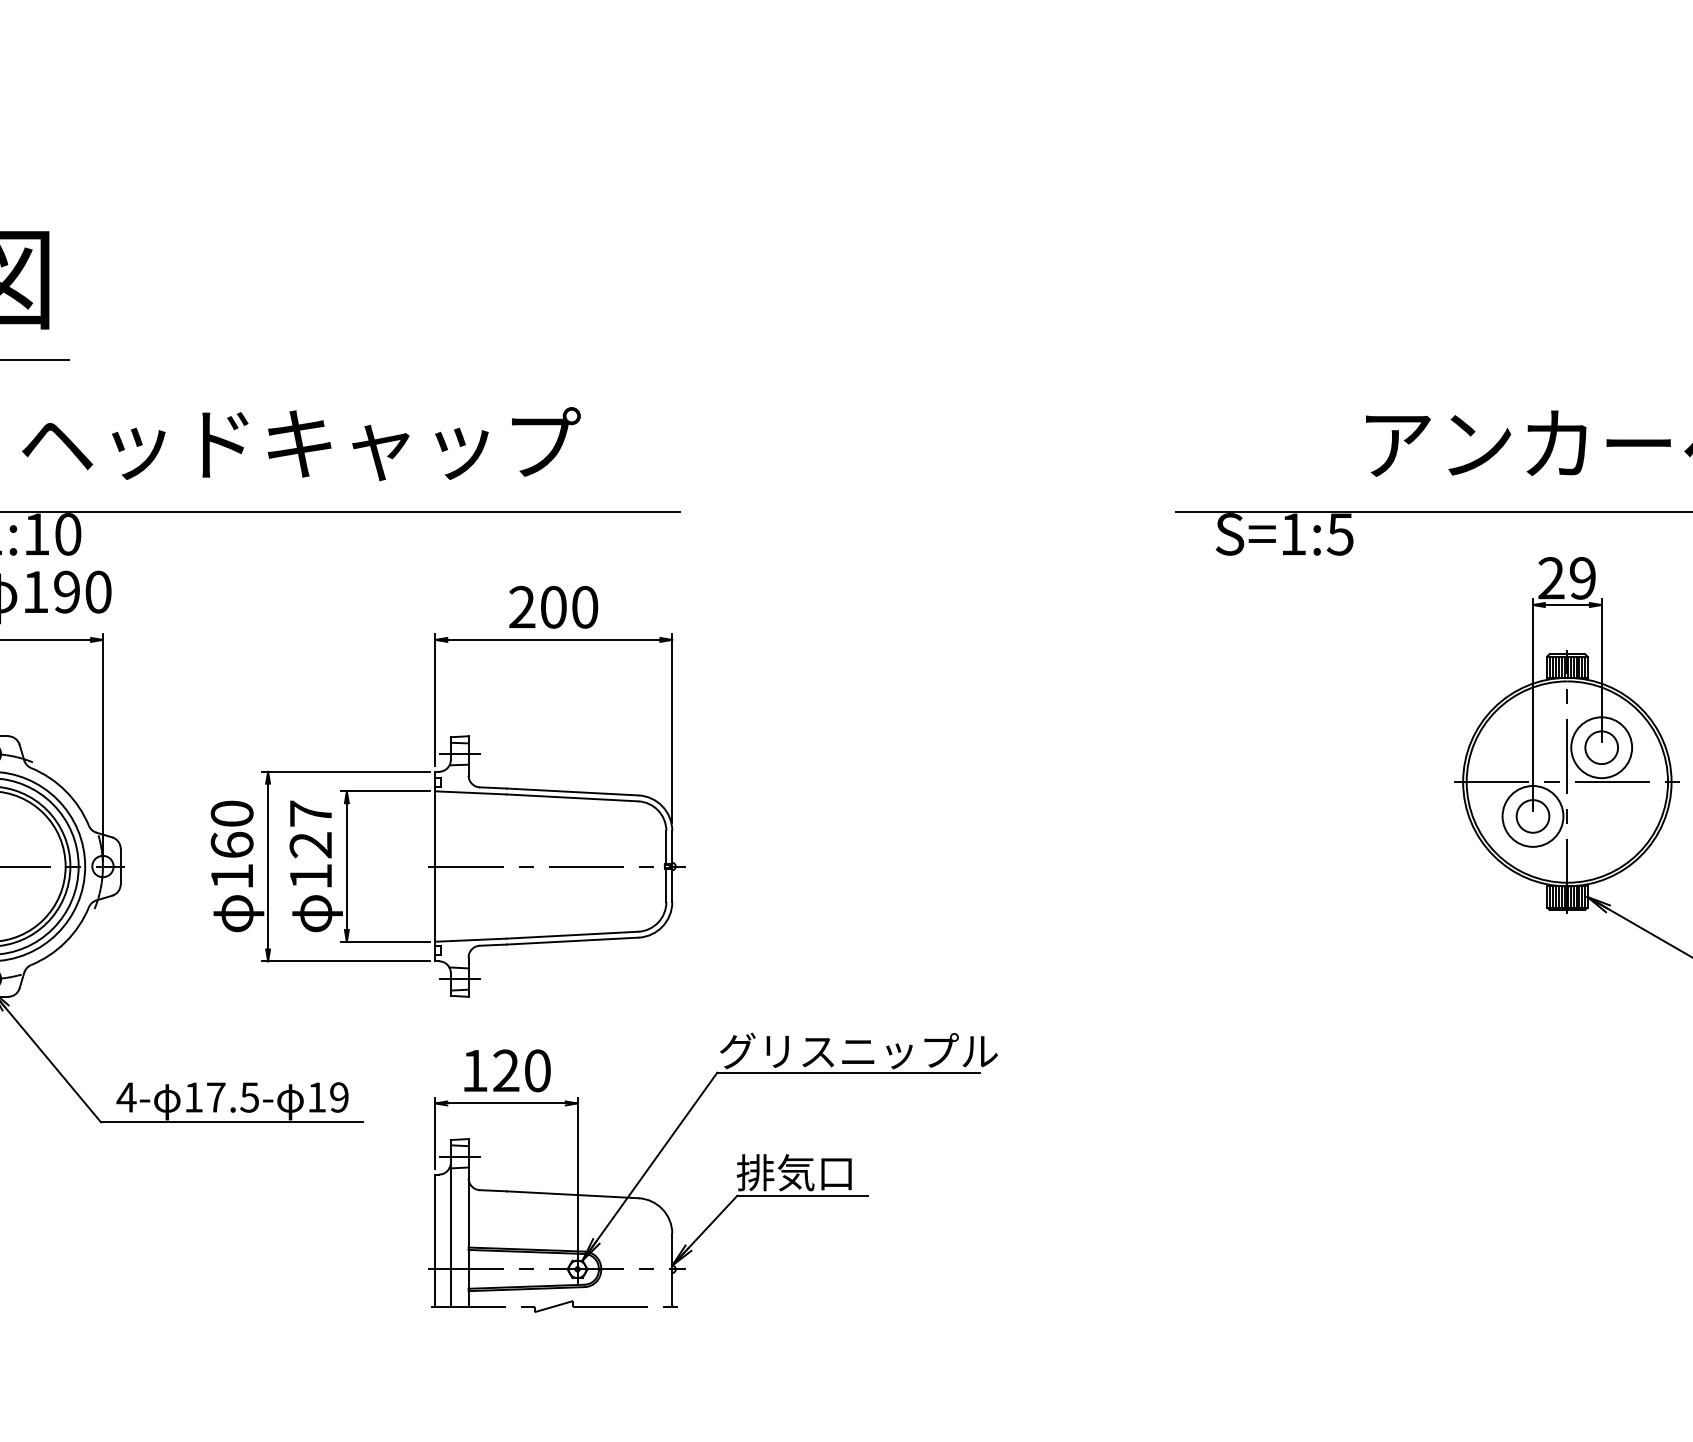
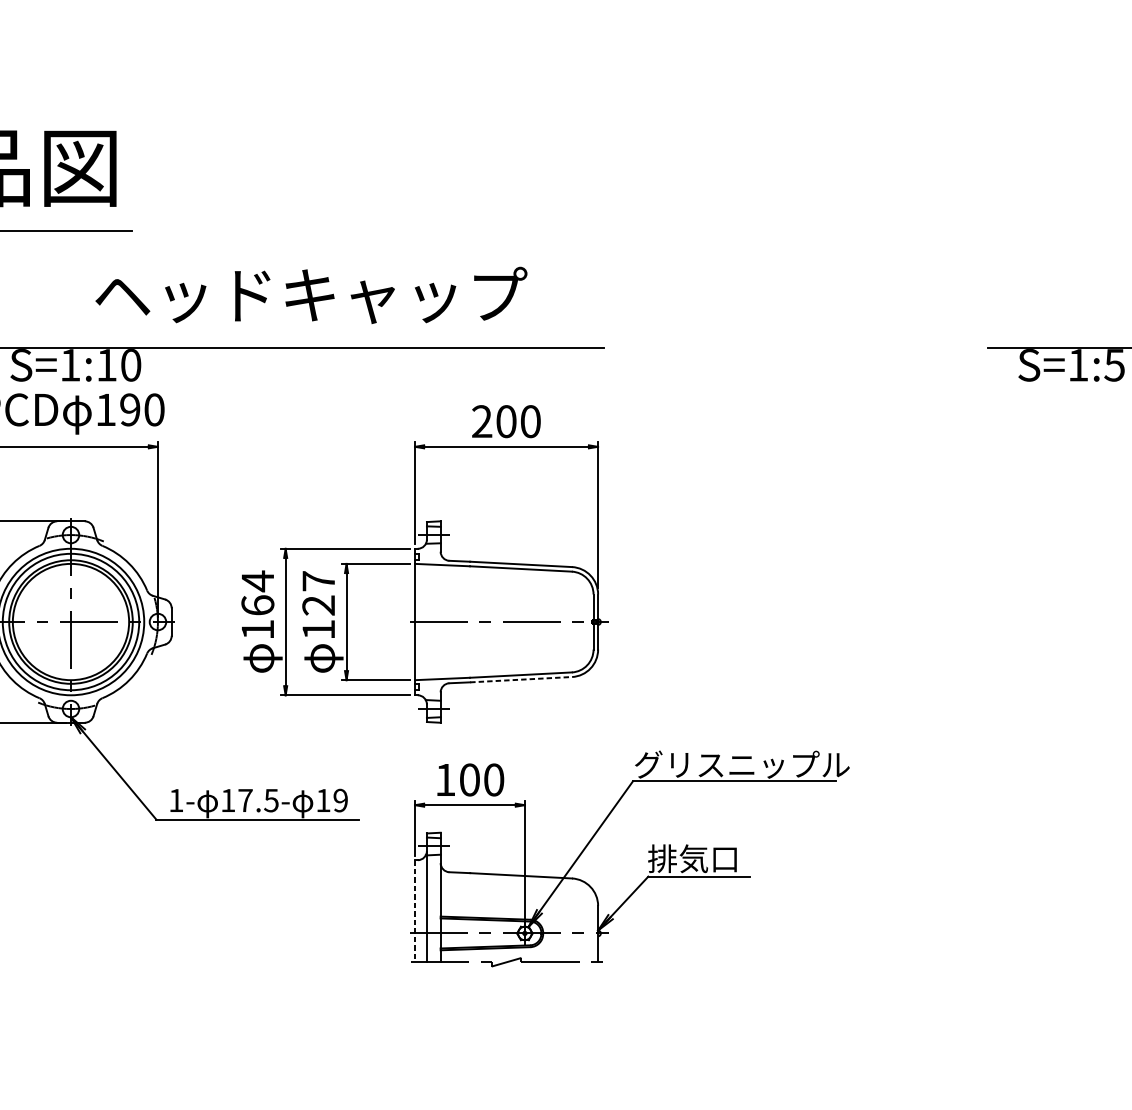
text: (231, 813) -> (257, 581), 160 -> 164
line: (573, 941) -> (521, 679), solid -> dashed
text: (506, 1070) -> (469, 779), 120 -> 100
text: (126, 1097) -> (176, 800), 4- -> 1-
line: (435, 1241) -> (415, 911), solid -> dashed

